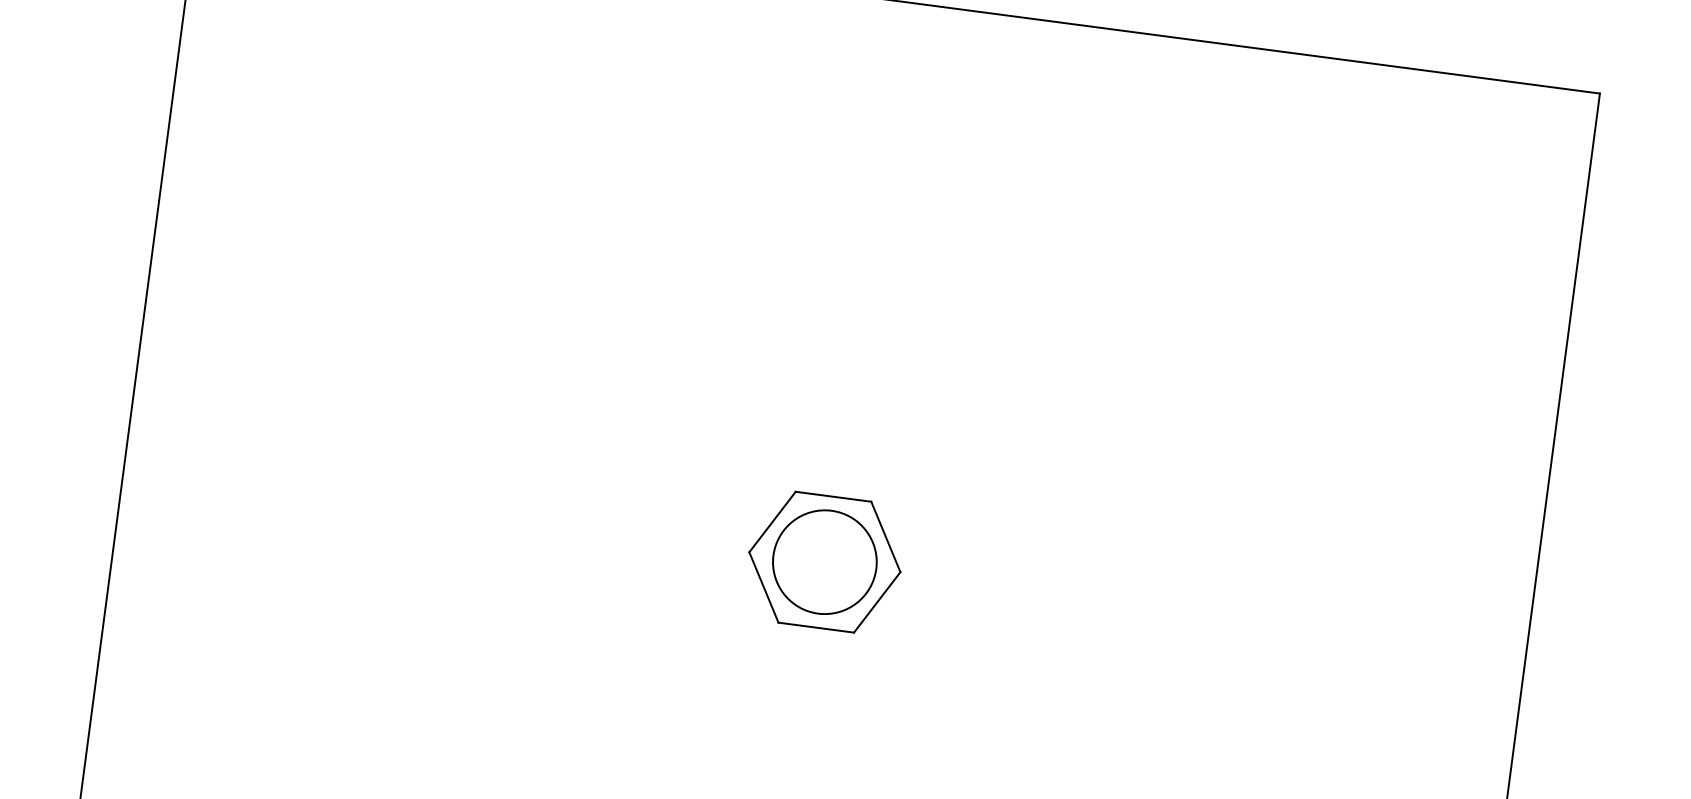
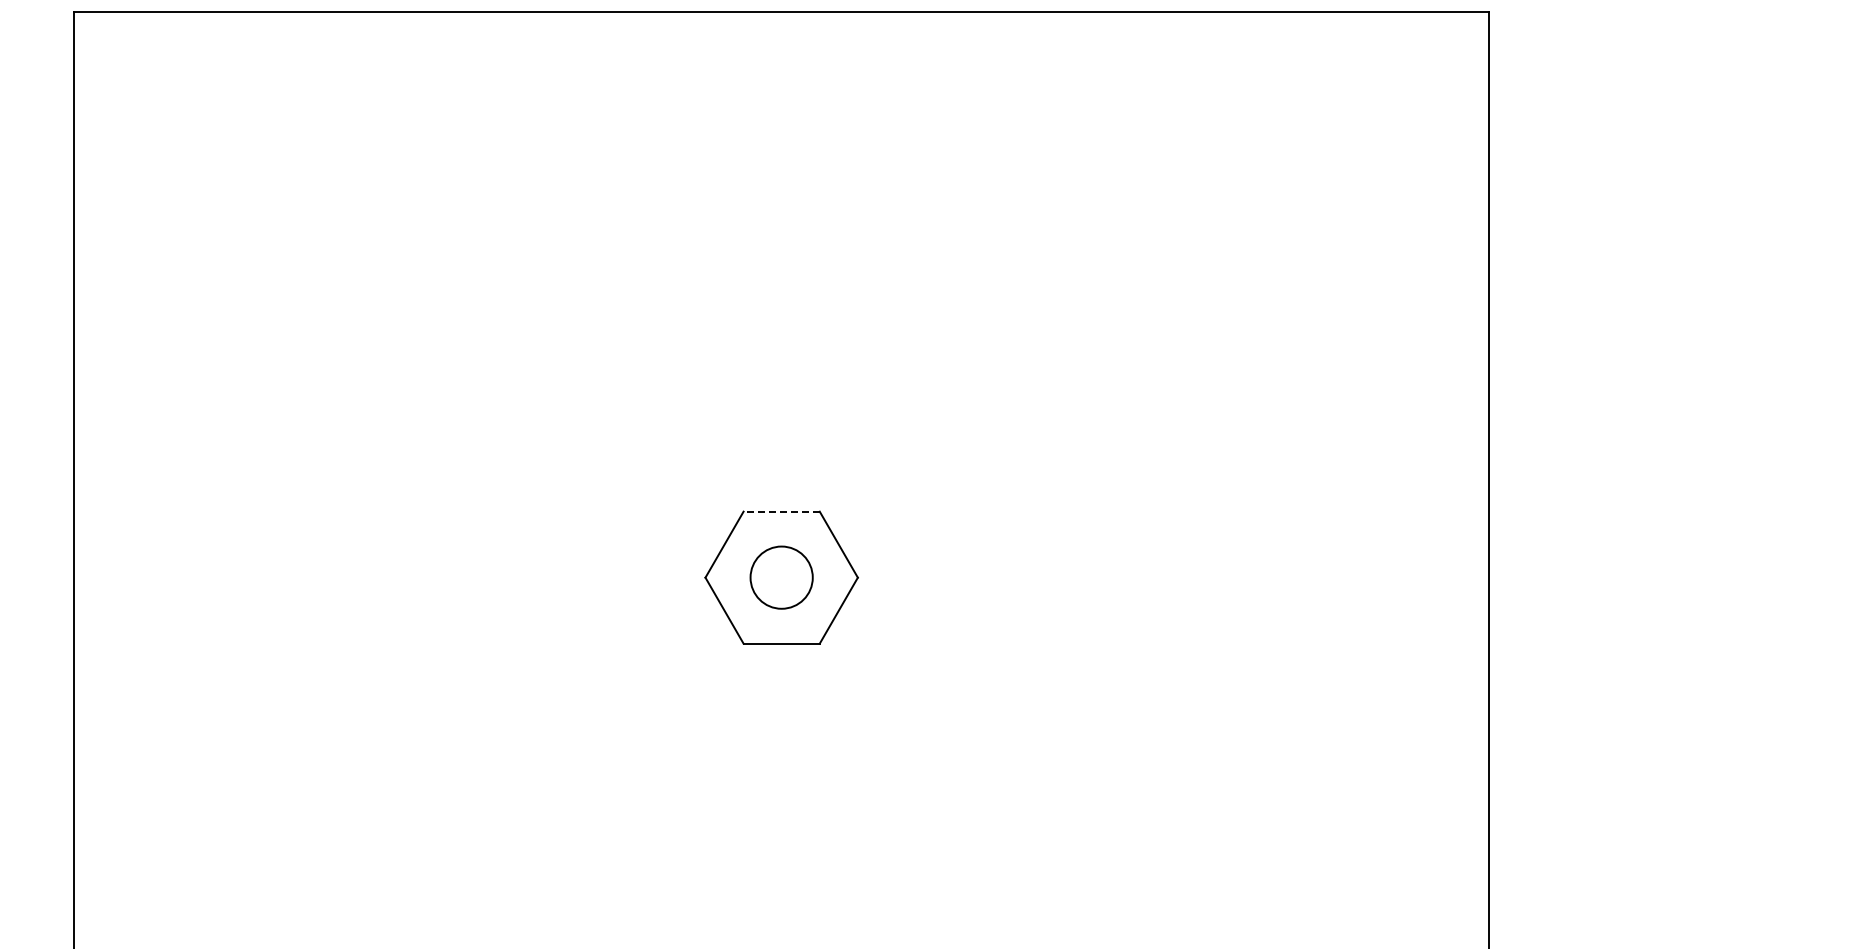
line: (833, 496) -> (781, 511), solid -> dashed
circle: (824, 562) -> (781, 577), size x0.6

